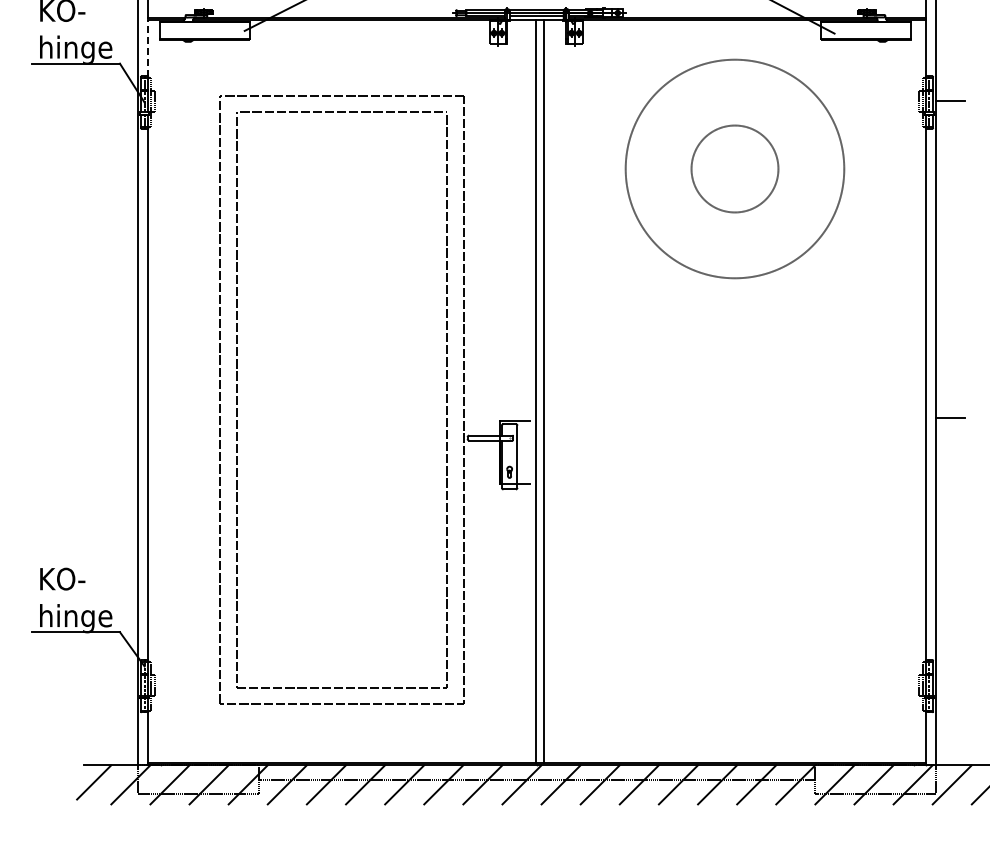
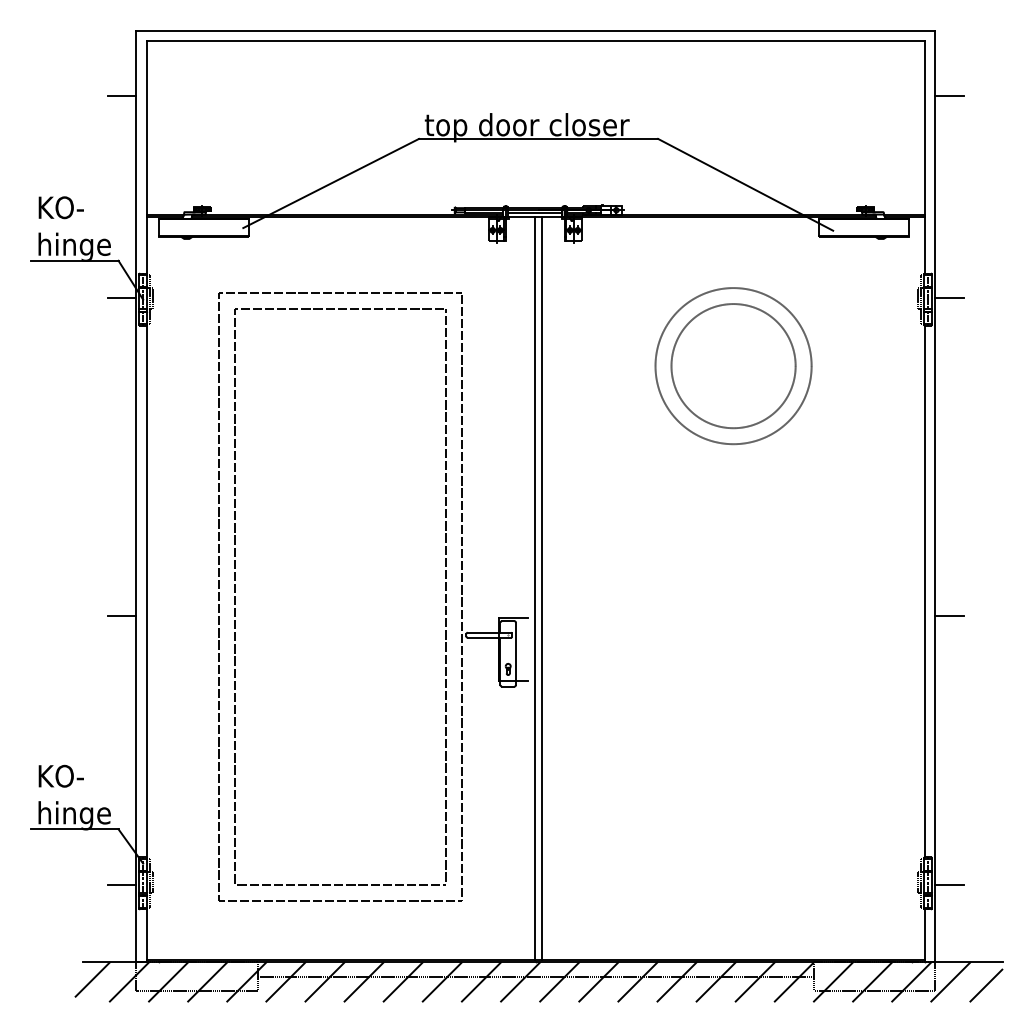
line: (147, 47) -> (146, 244), dashed -> solid
line: (122, 100) -> (121, 297), added
circle: (734, 169) -> (733, 366), size x0.71
circle: (734, 169) -> (733, 366), size x1.43
line: (122, 418) -> (121, 615), added
line: (122, 688) -> (121, 885), added
line: (949, 688) -> (948, 885), added

